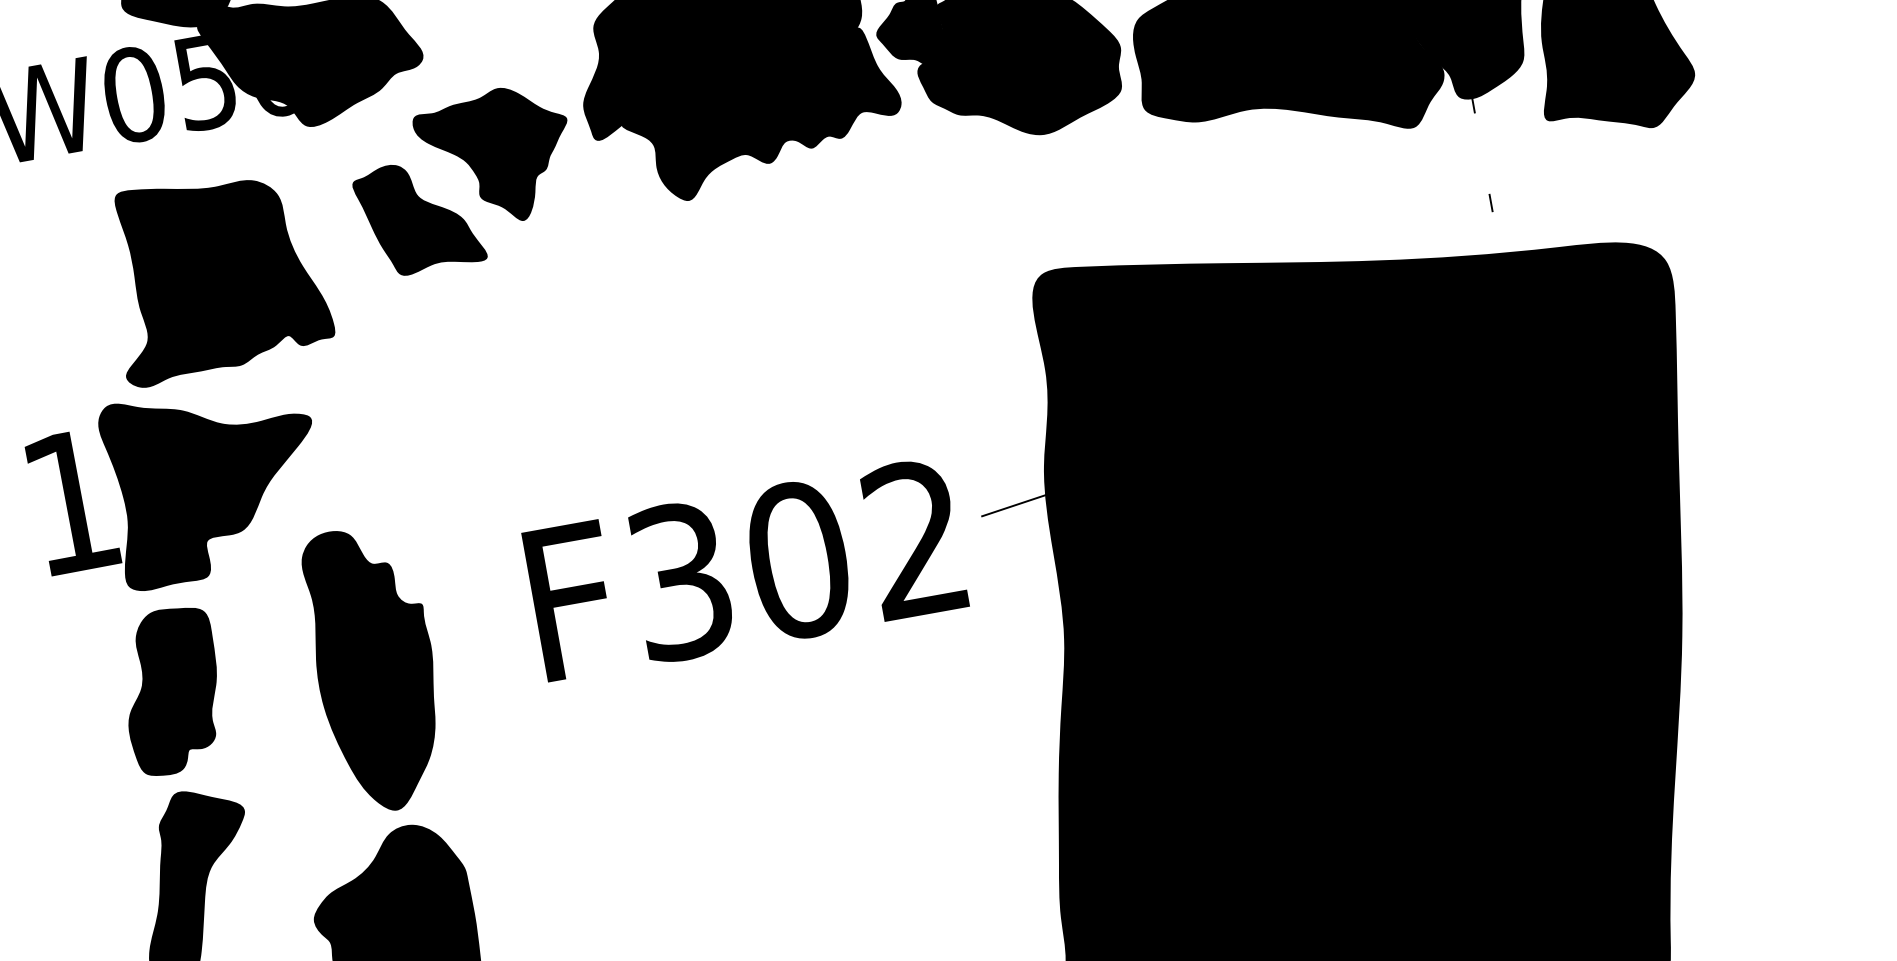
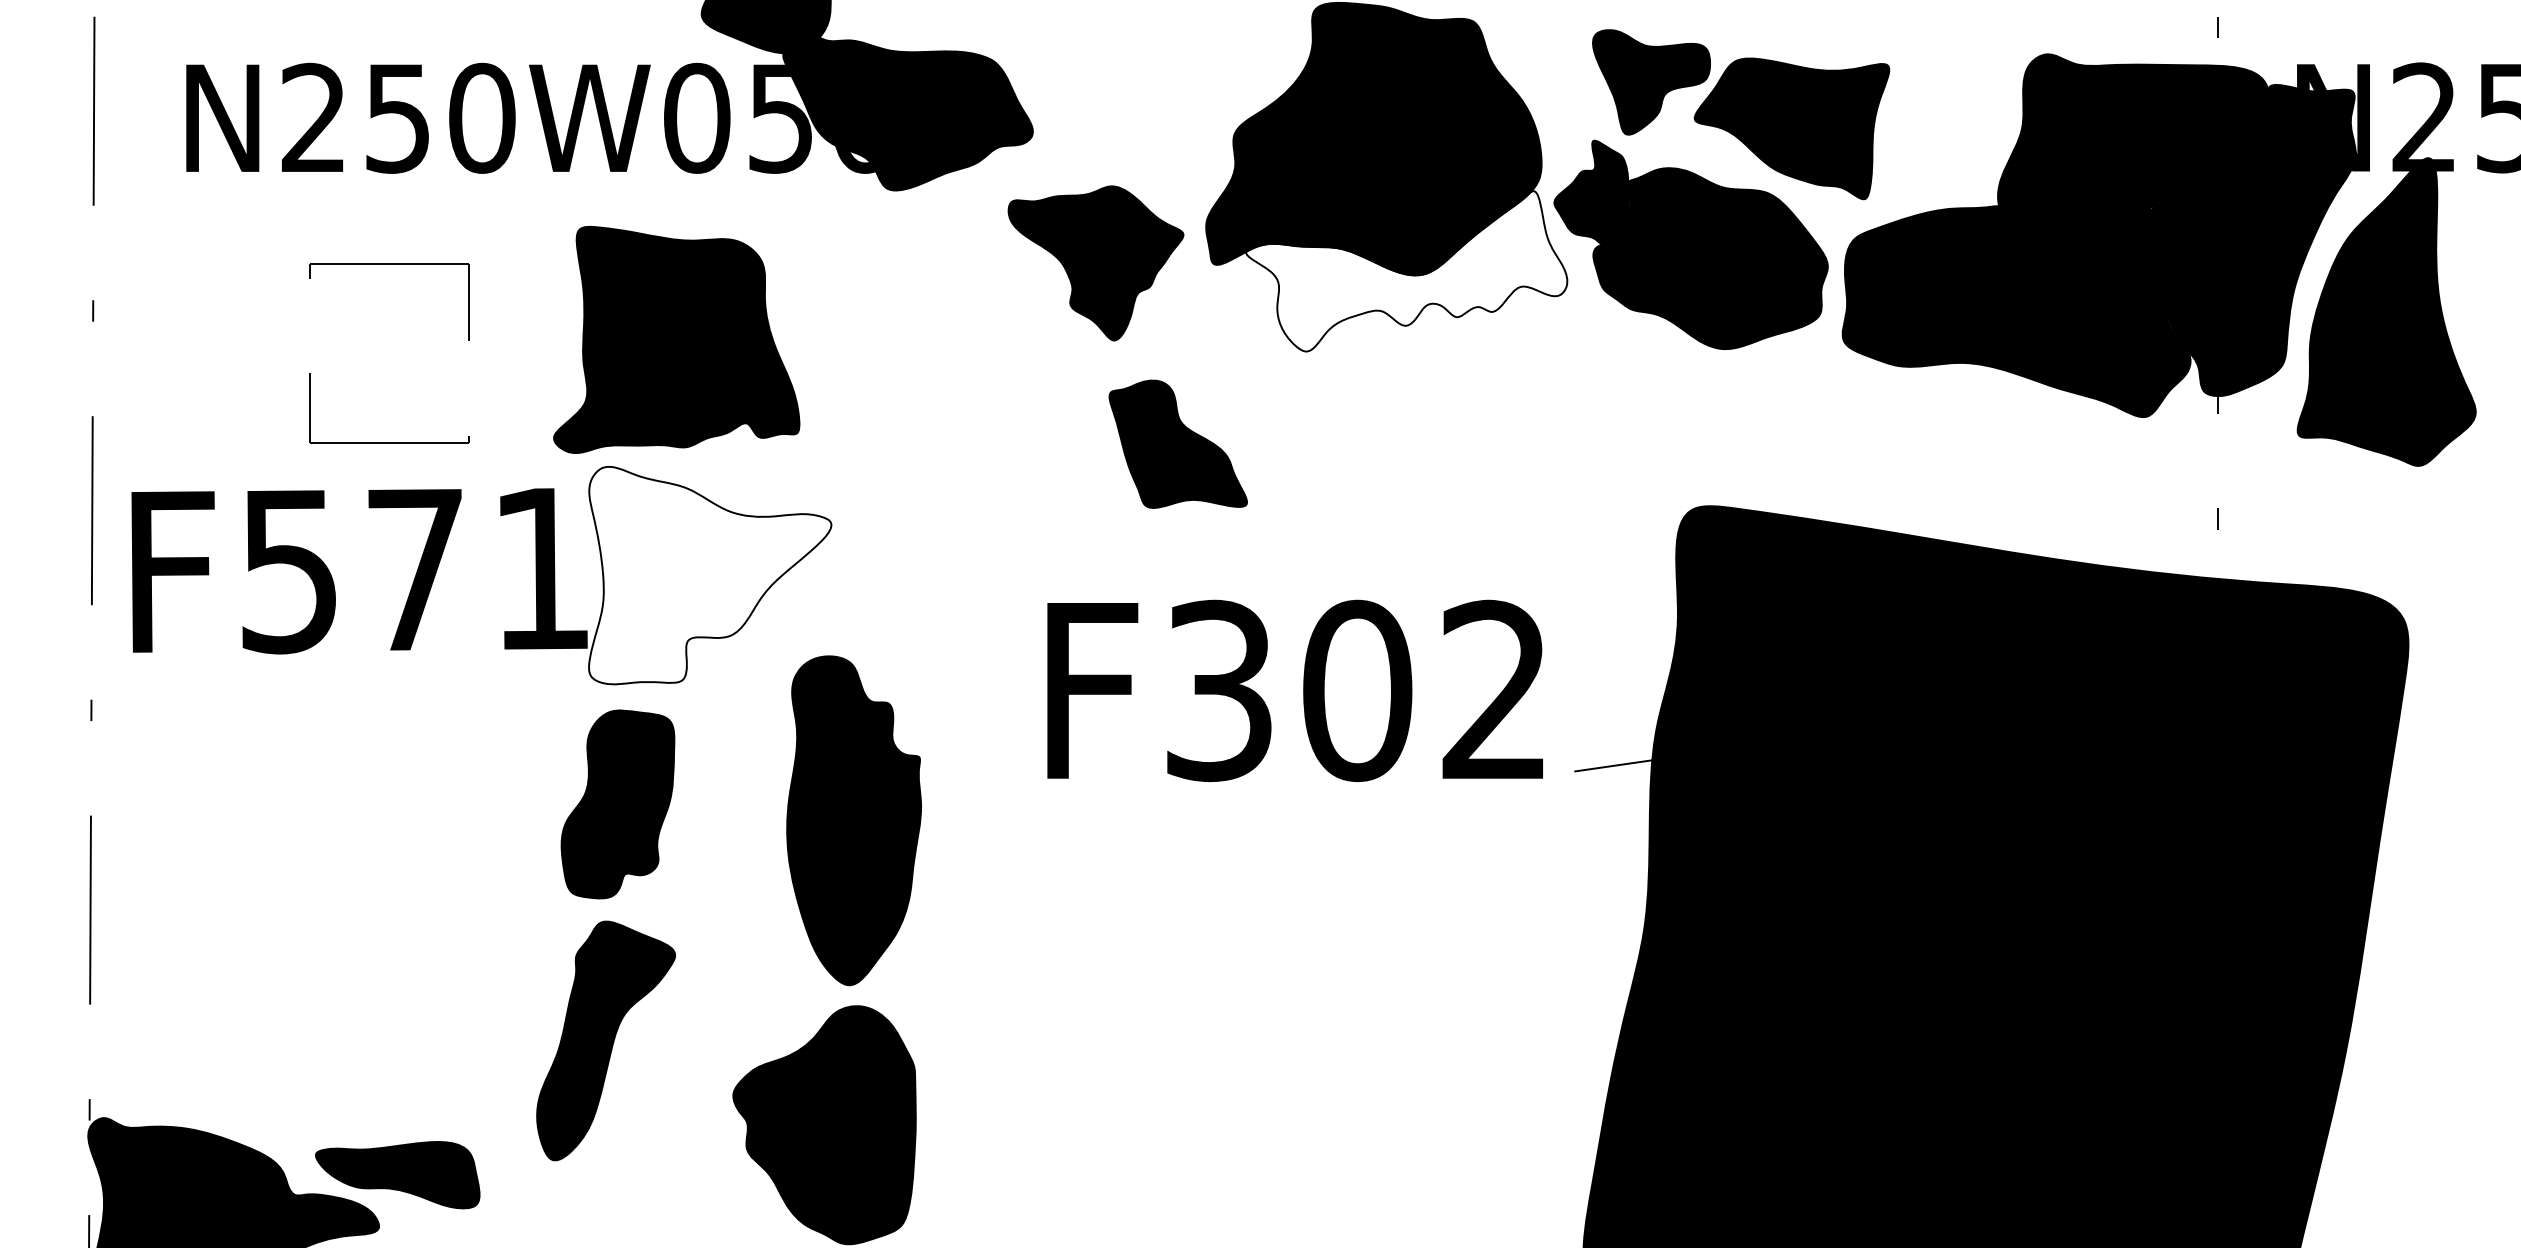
fill: (761, 116) -> (1406, 271), removed
part: (418, 216) -> (1177, 443), moved
part: (216, 274) -> (676, 339), moved
fill: (215, 481) -> (710, 575), removed
text: (744, 569) -> (1294, 690), moved

